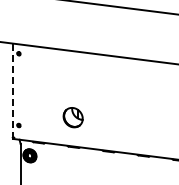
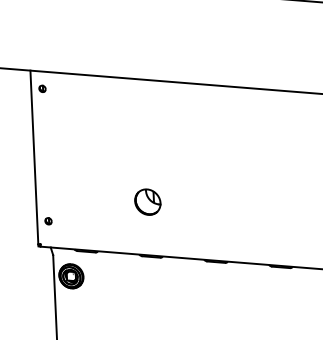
line: (12, 91) -> (33, 159), dashed -> solid
part: (72, 117) -> (146, 202), size x0.71

